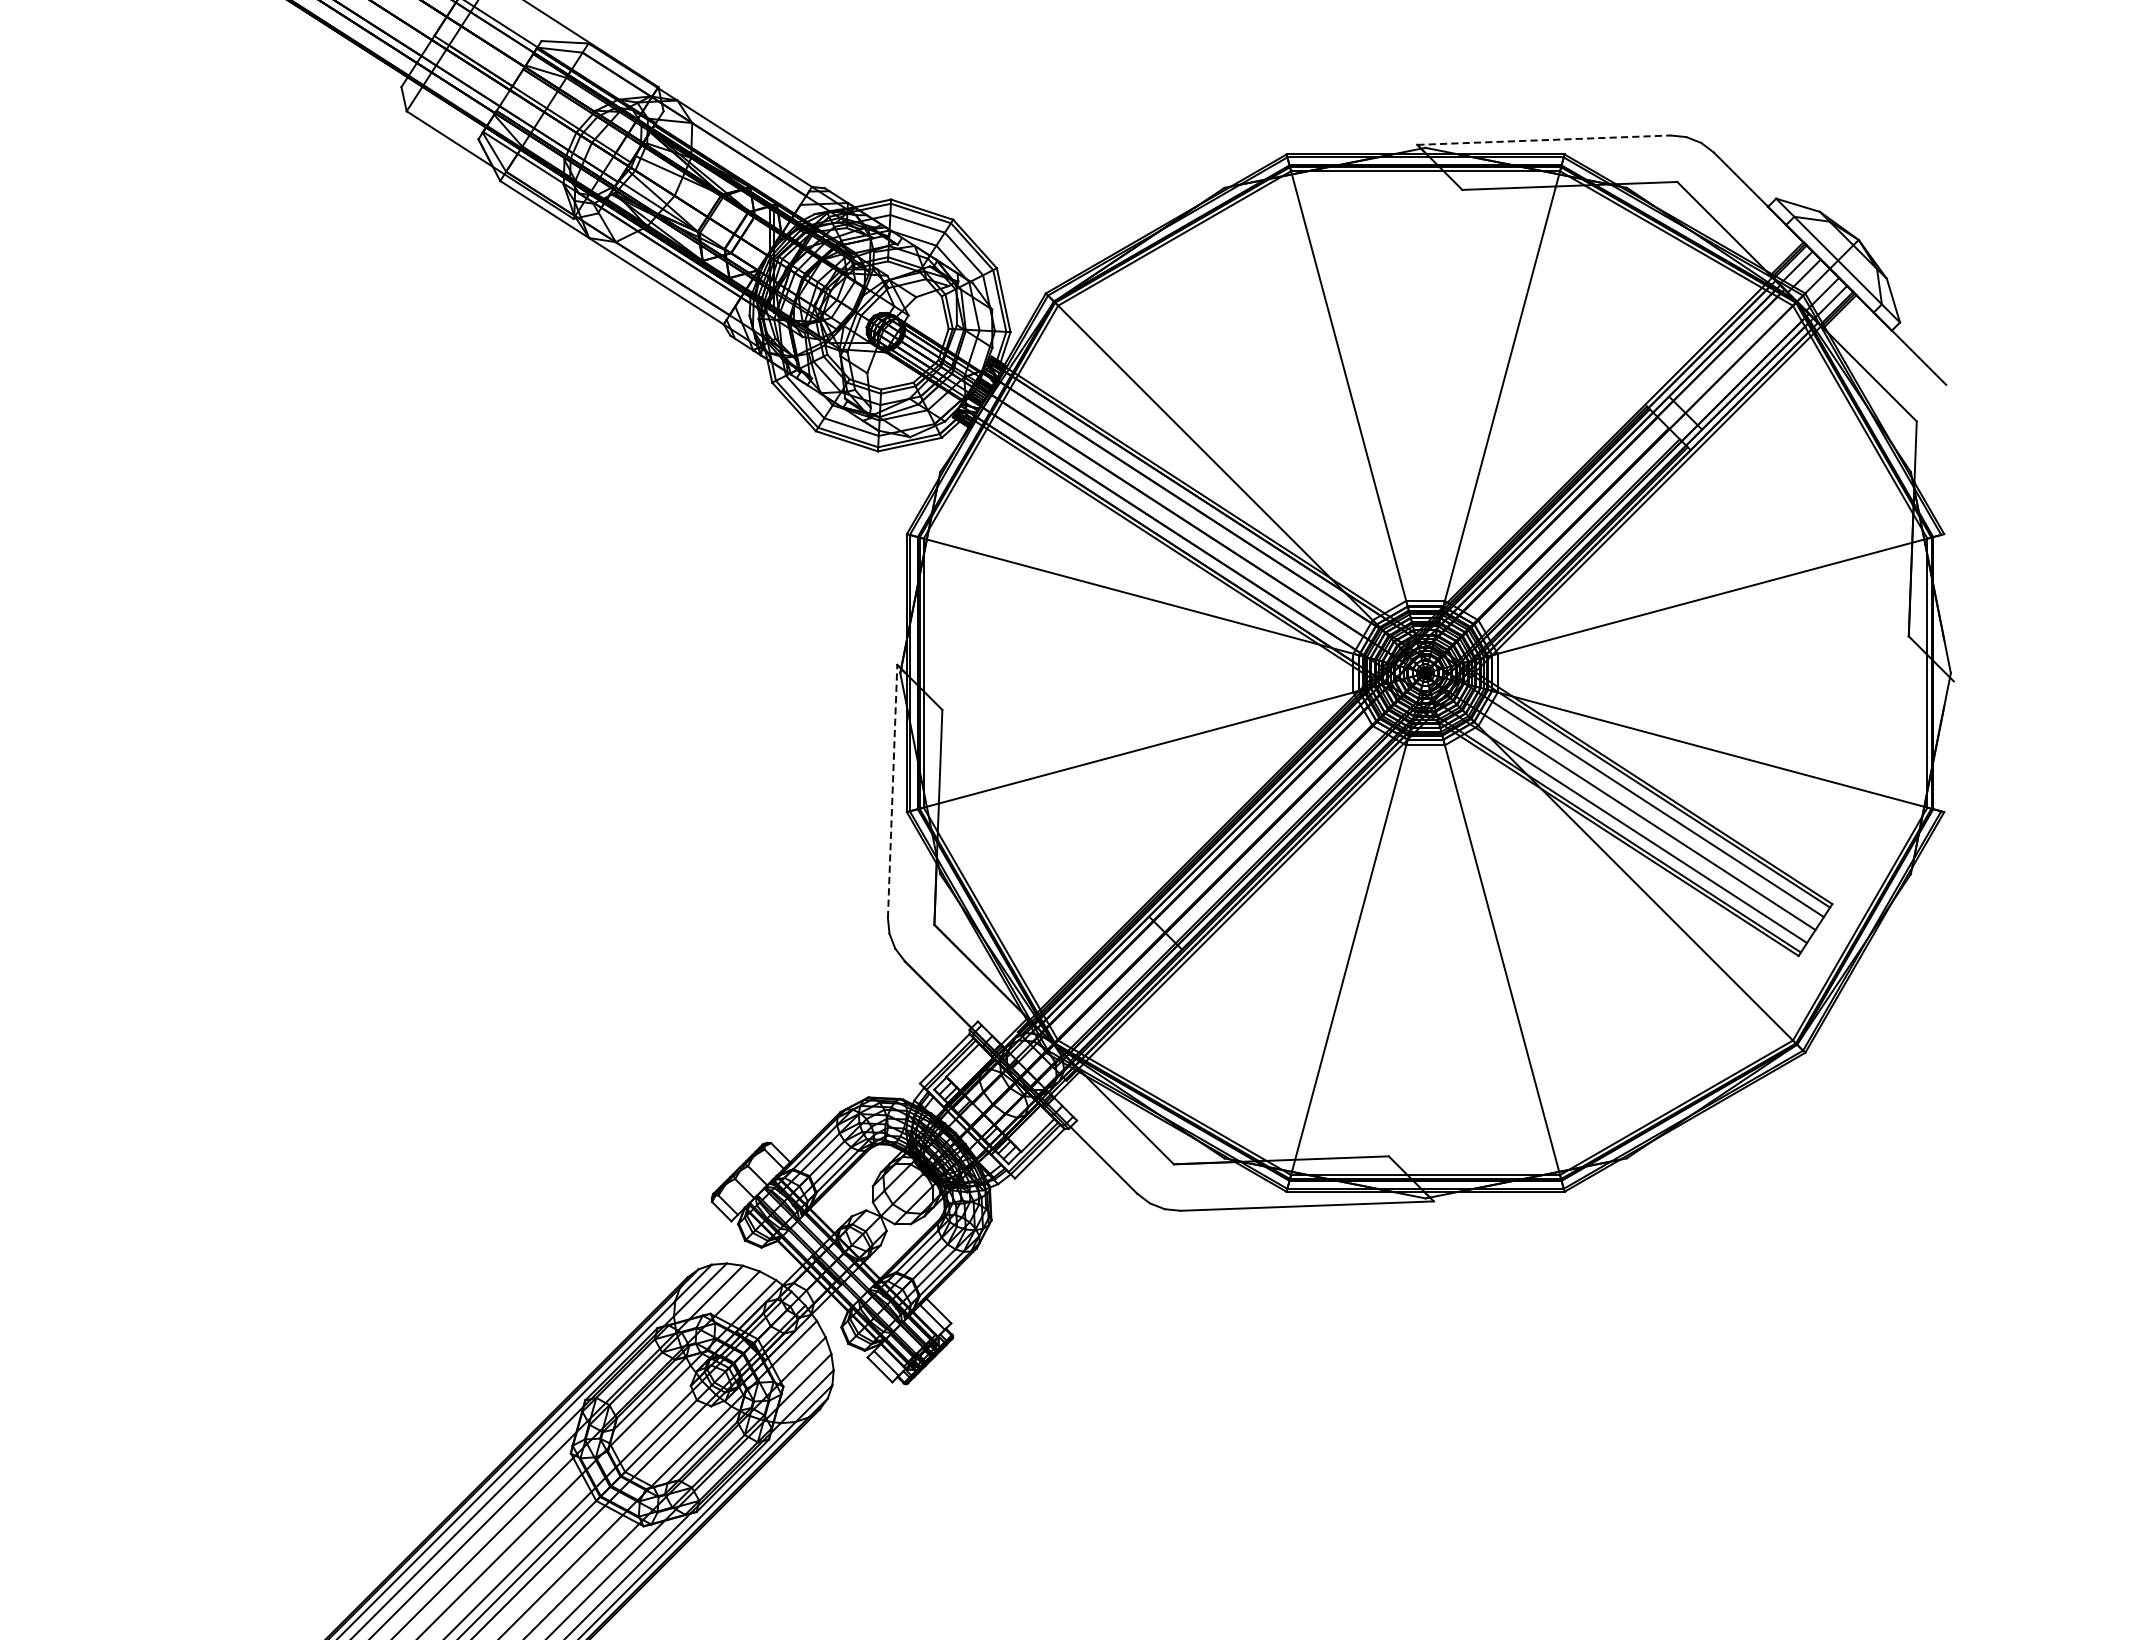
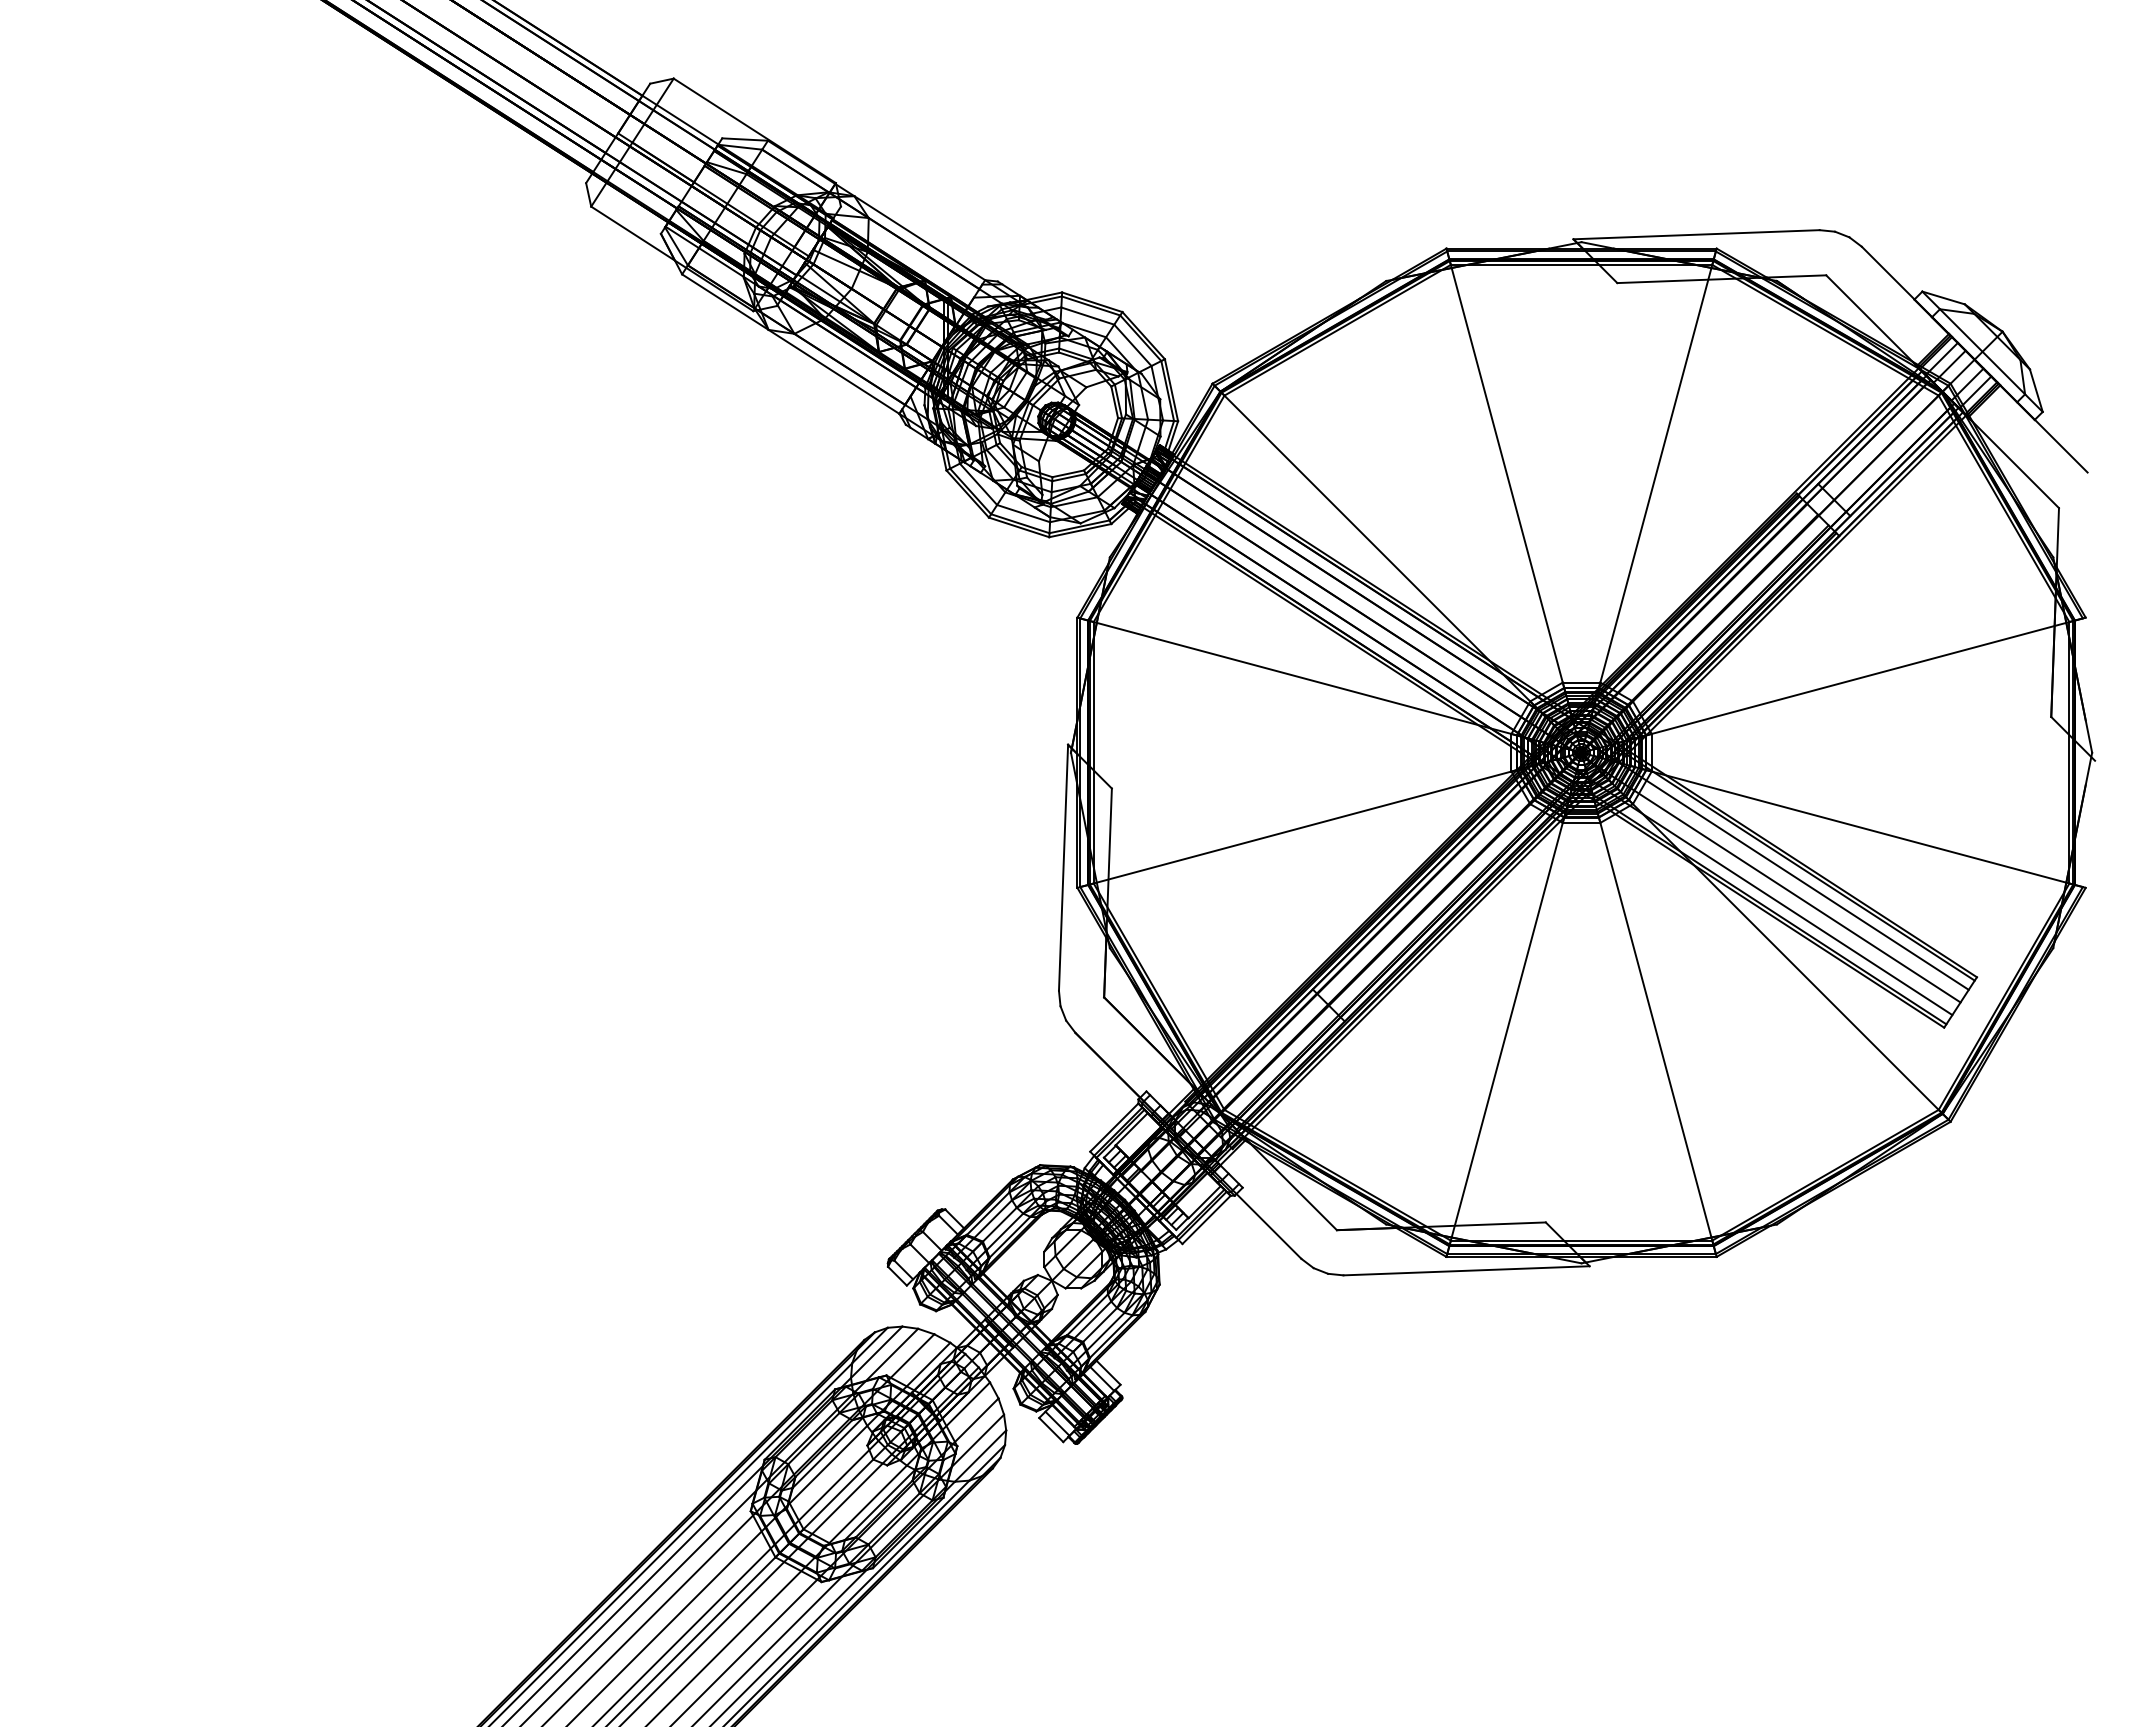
line: (1544, 139) -> (1697, 234), dashed -> solid
line: (892, 791) -> (1063, 867), dashed -> solid

